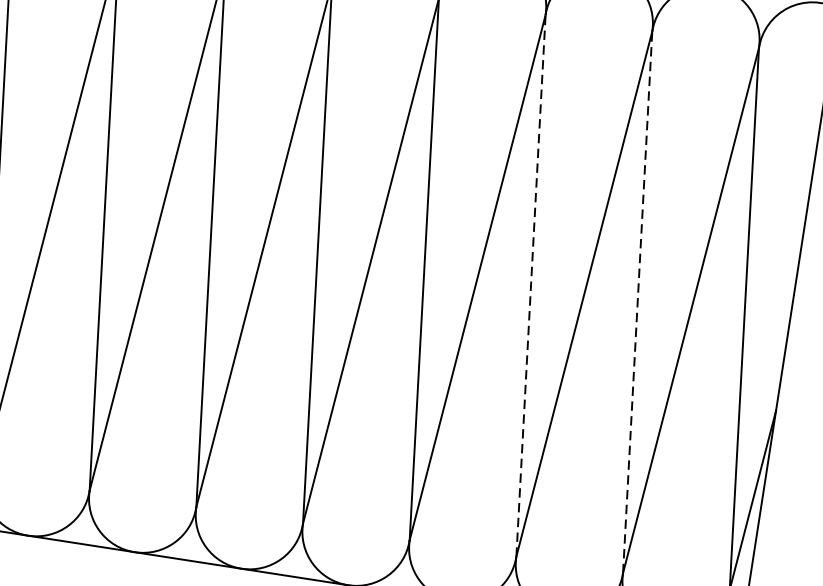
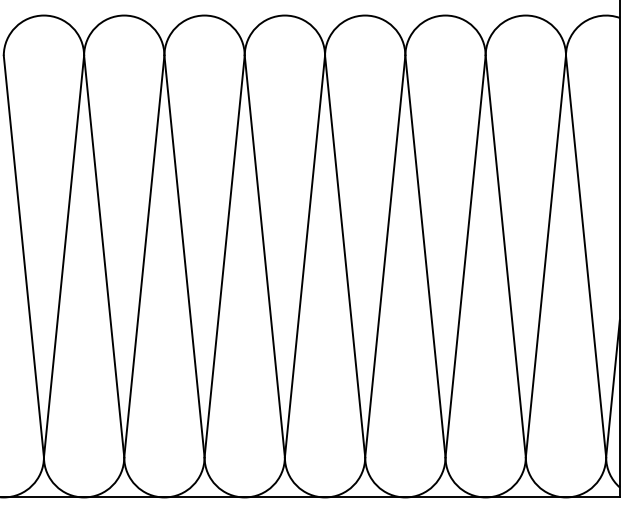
line: (531, 285) -> (425, 256), dashed -> solid
line: (637, 302) -> (505, 256), dashed -> solid

